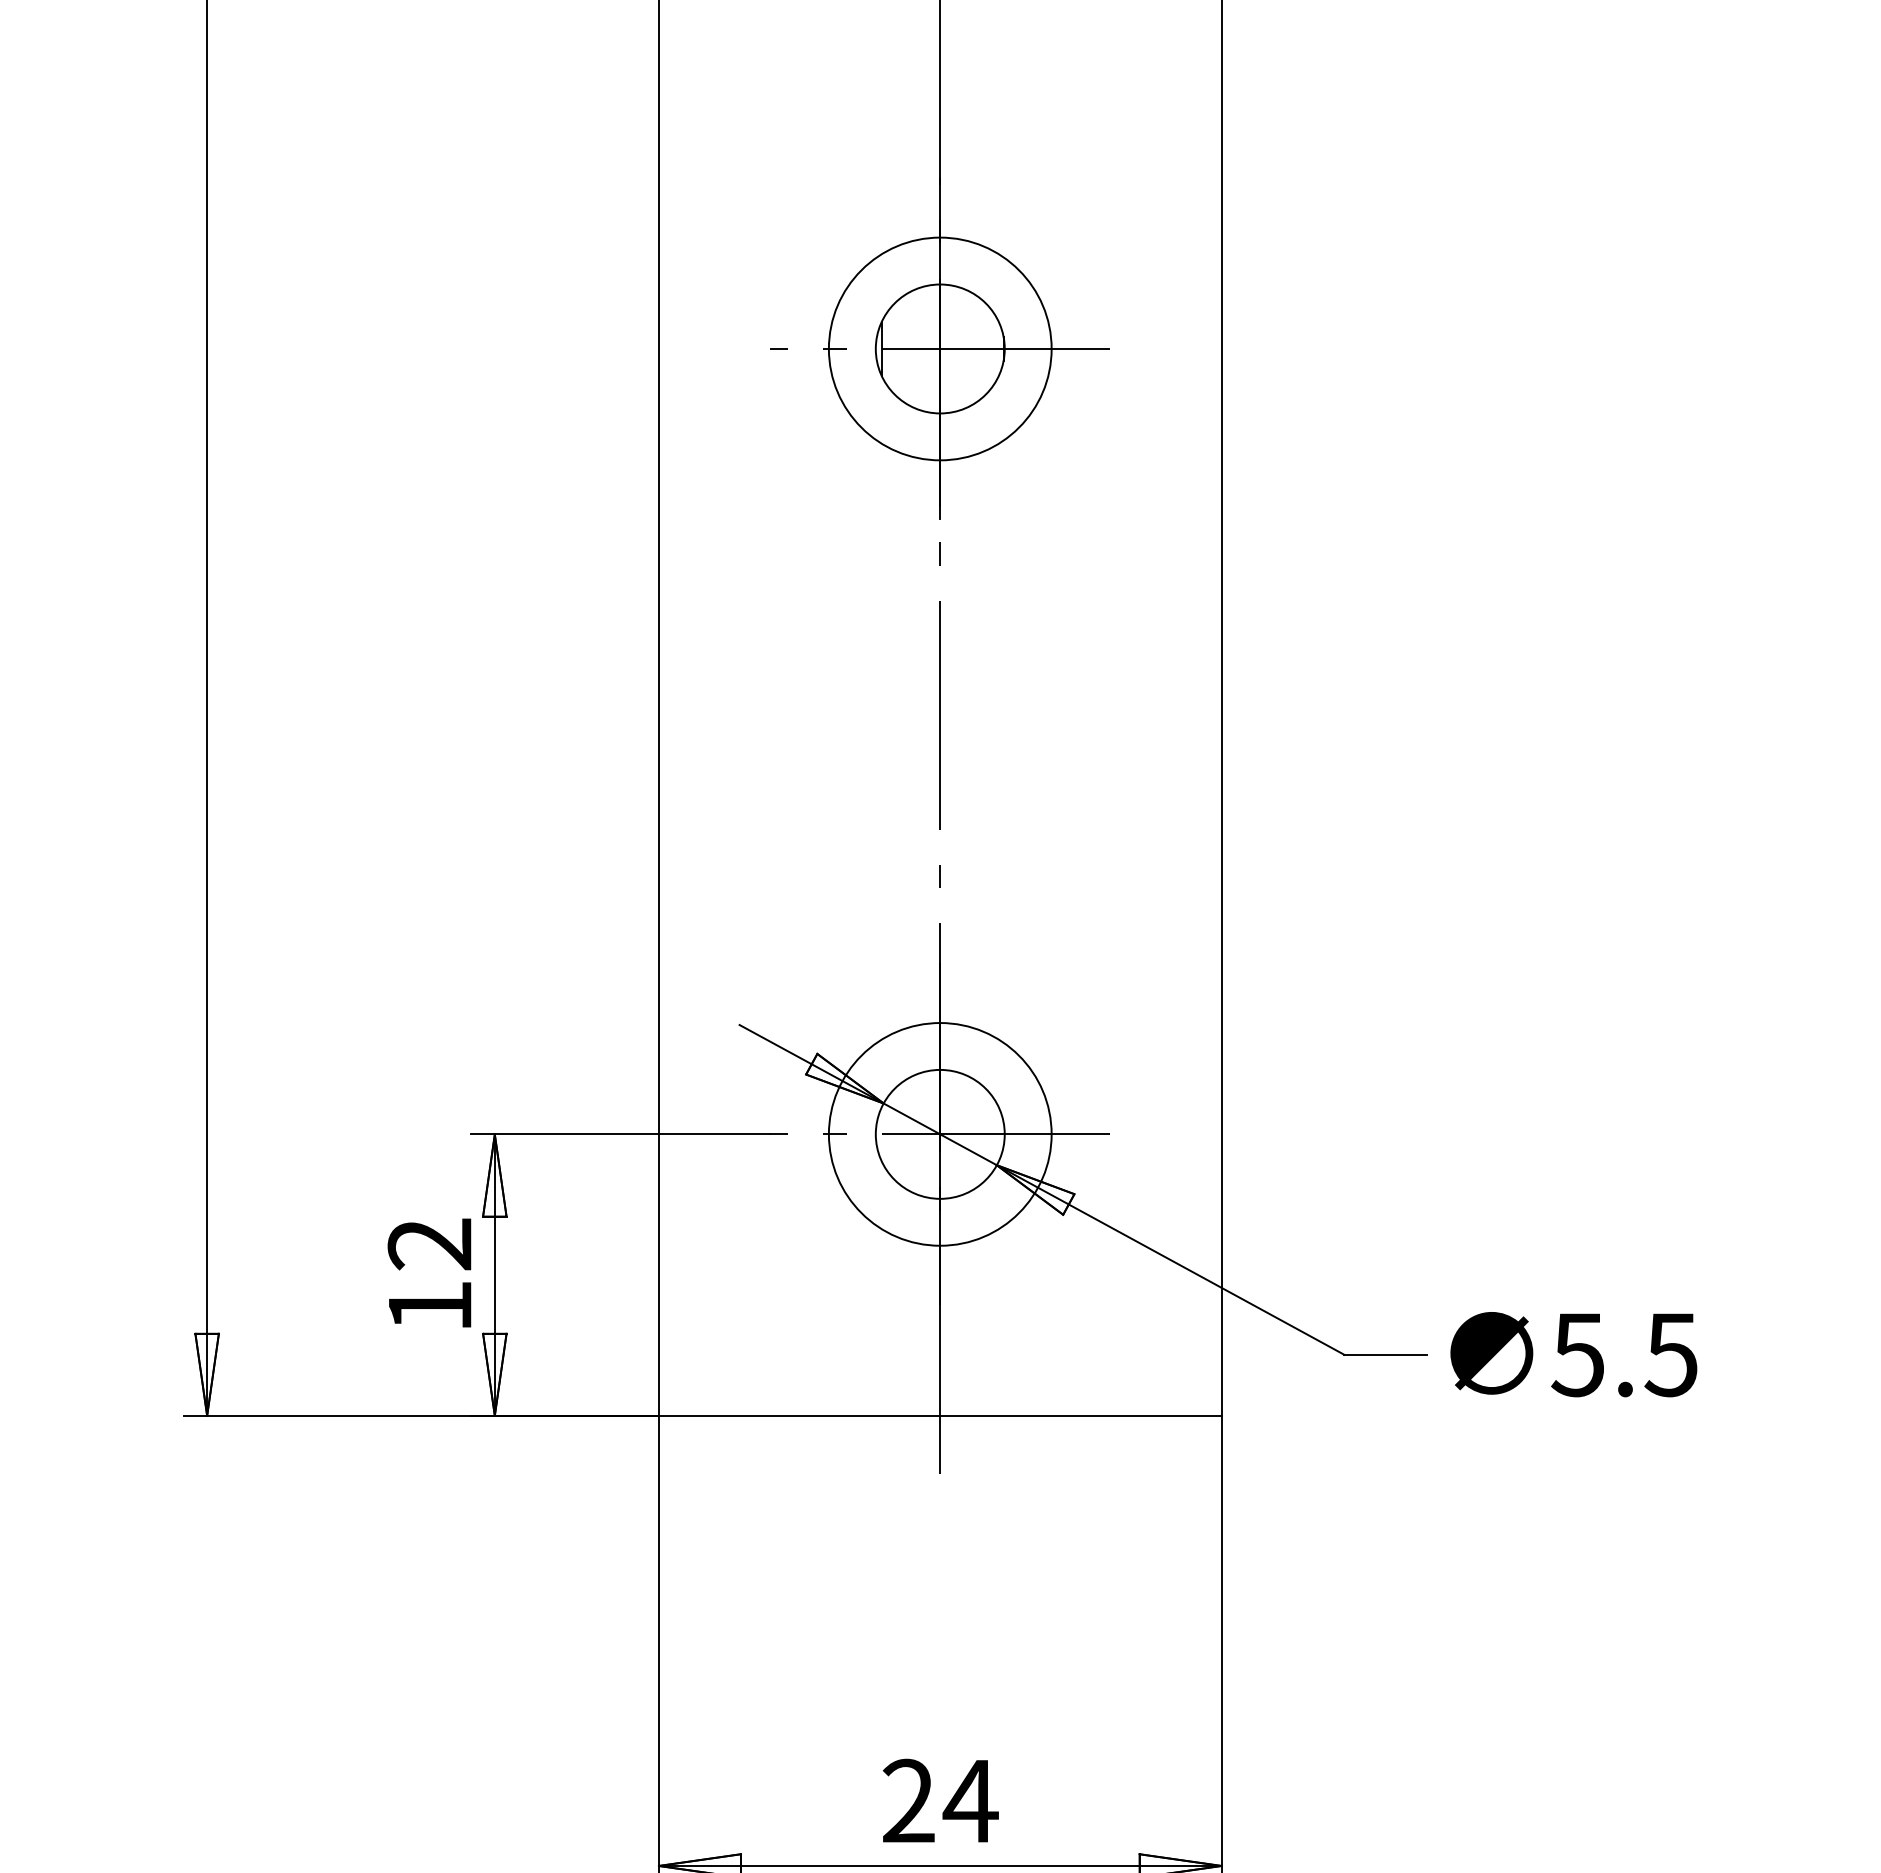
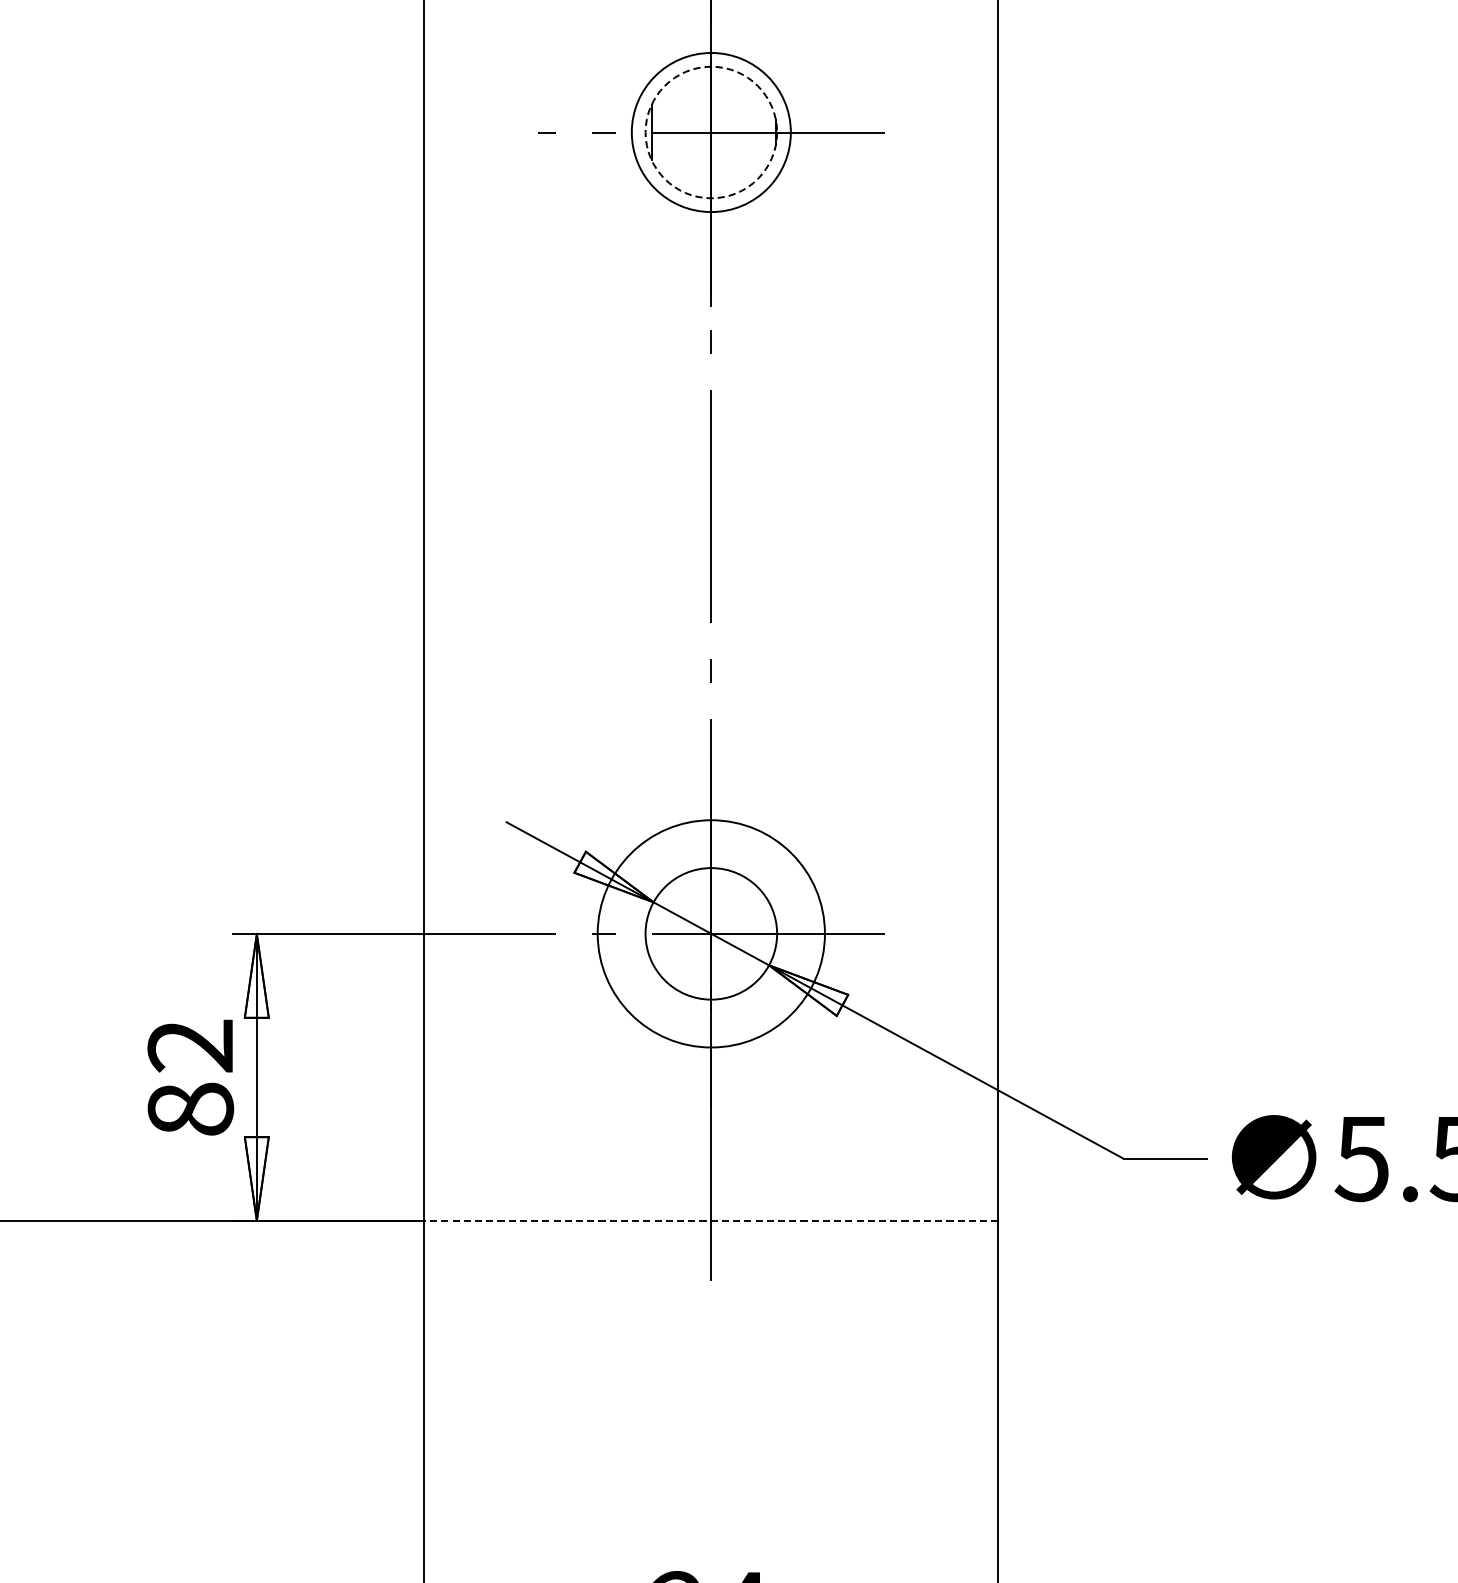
circle: (939, 348) -> (710, 132), size x0.7
circle: (939, 348) -> (710, 132), solid -> dashed
text: (429, 1306) -> (190, 1109), 12 -> 82
line: (939, 1415) -> (710, 1220), solid -> dashed

